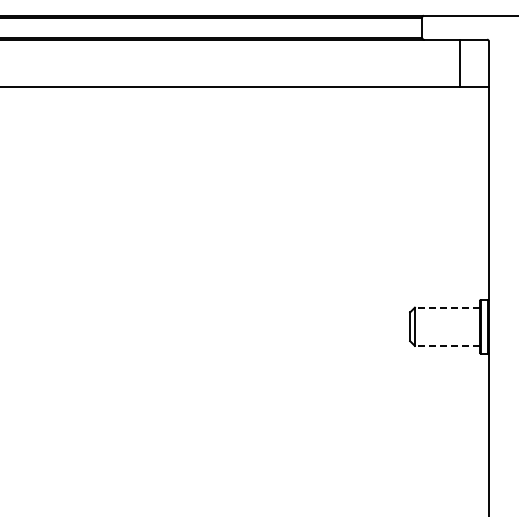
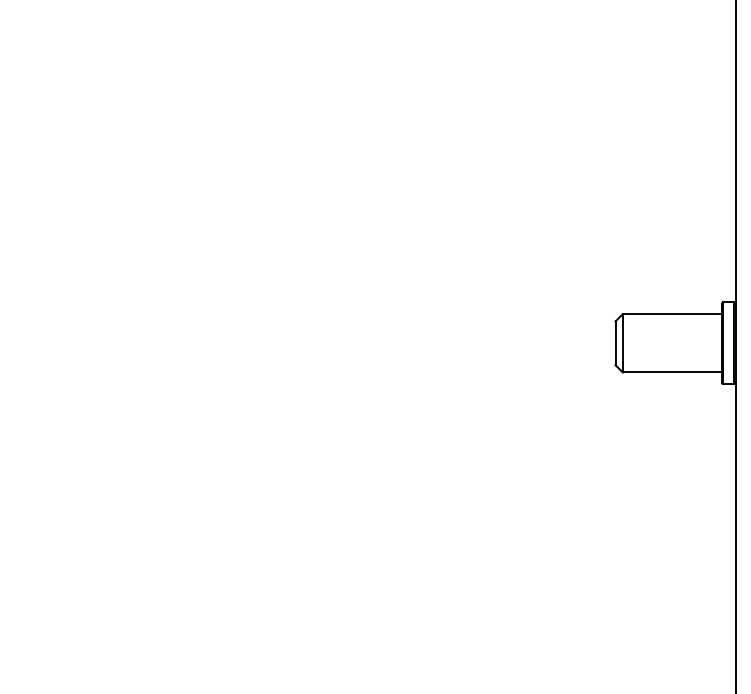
line: (447, 307) -> (672, 313), dashed -> solid
line: (447, 345) -> (672, 371), dashed -> solid

